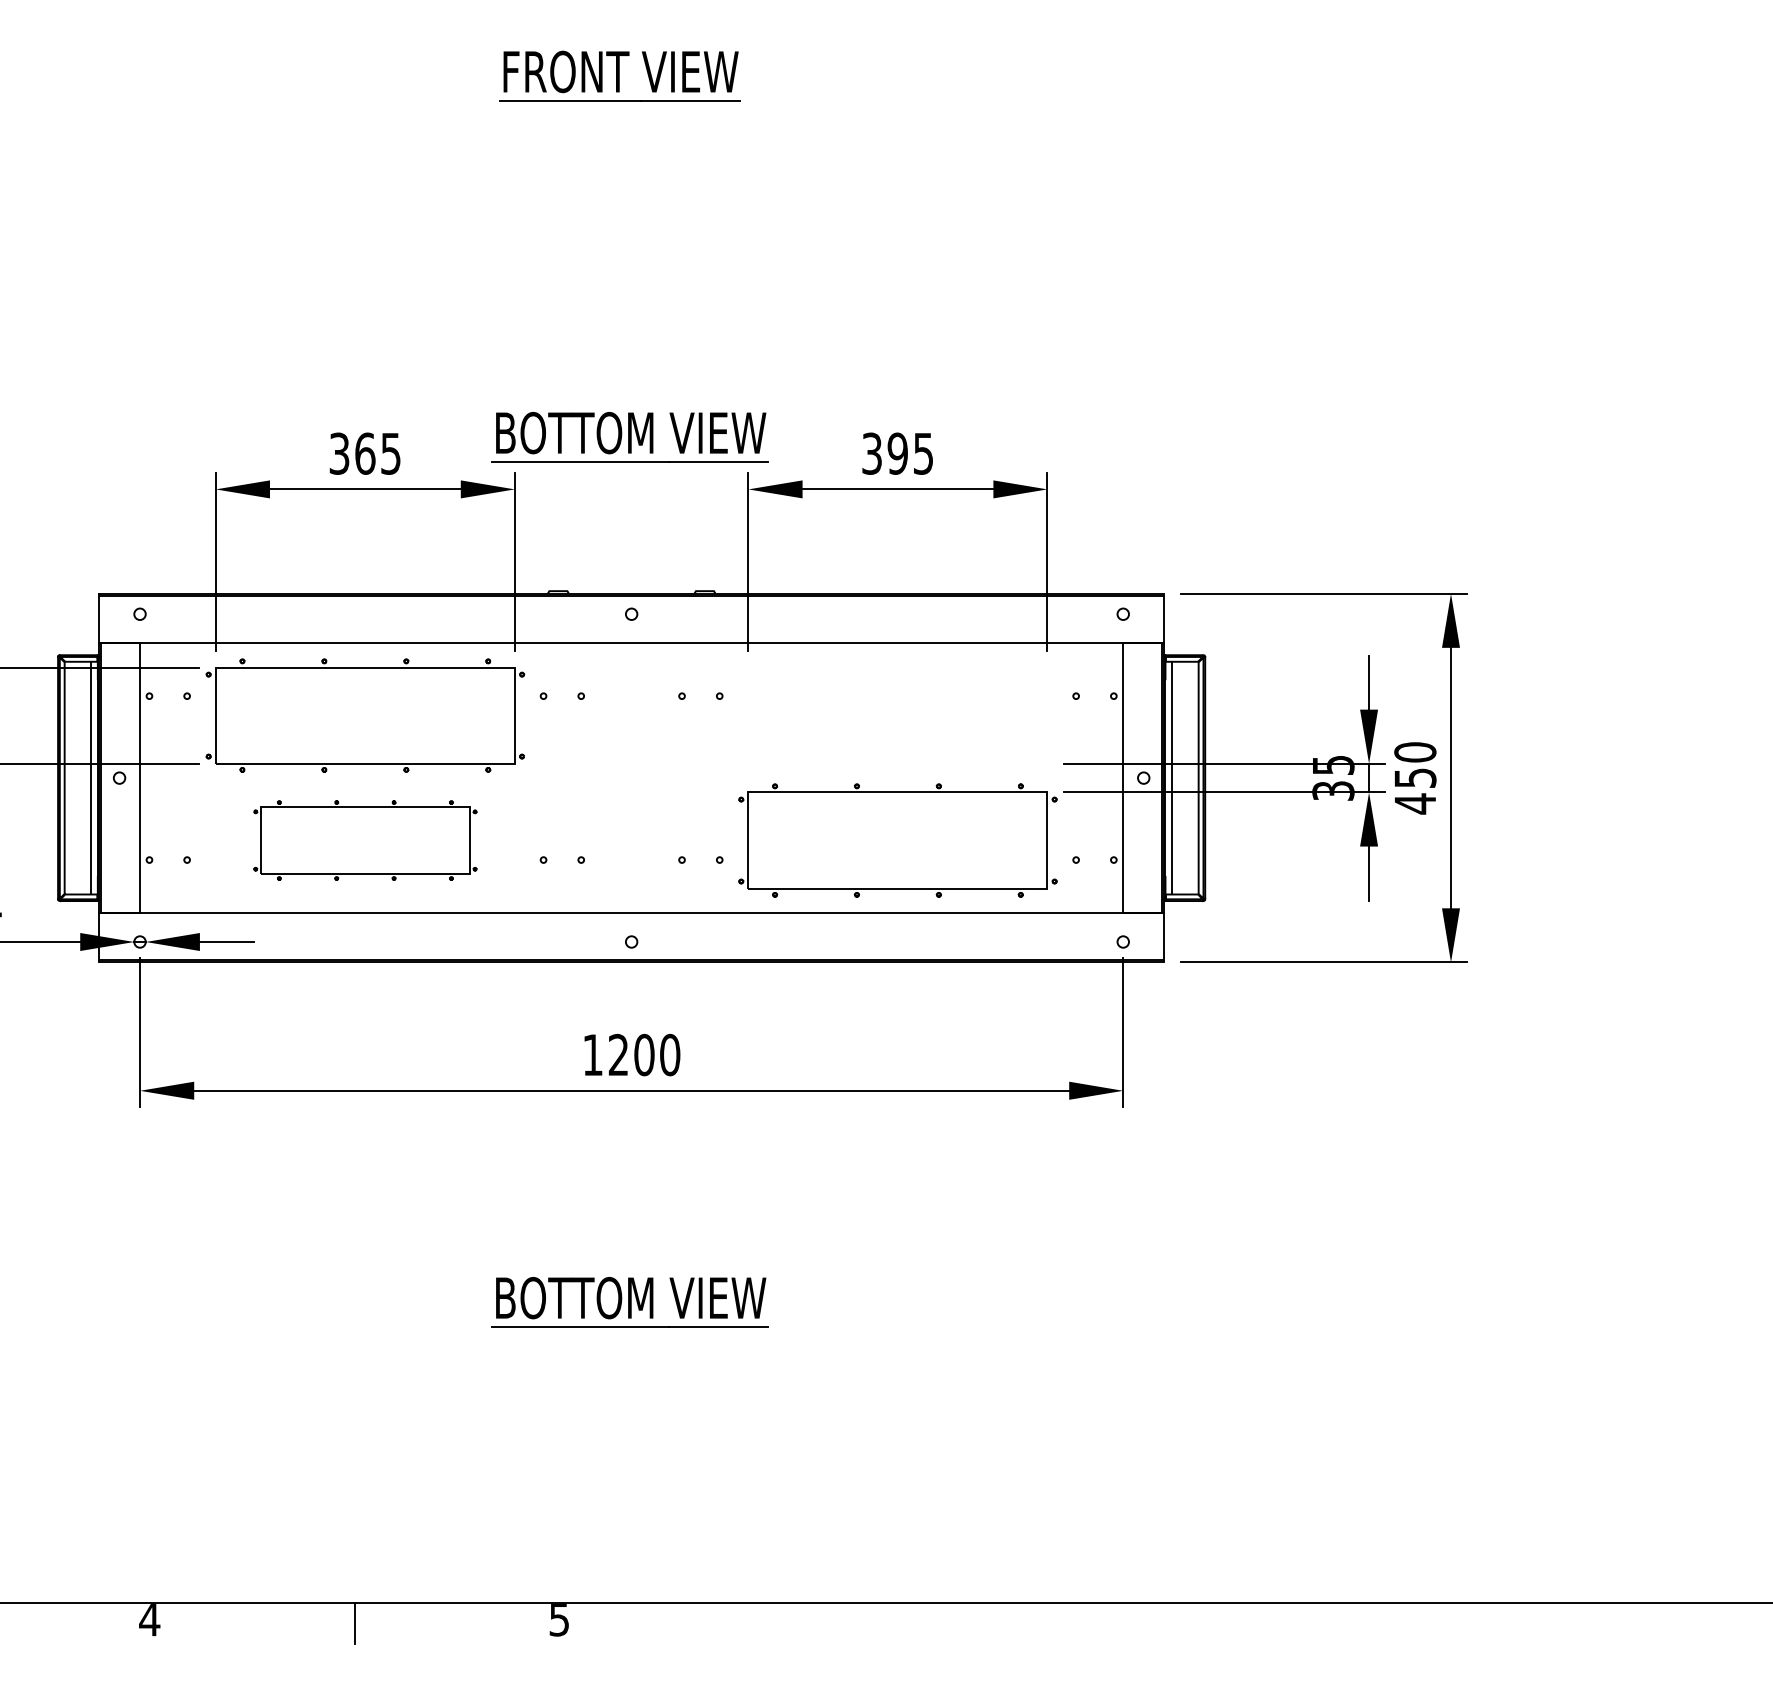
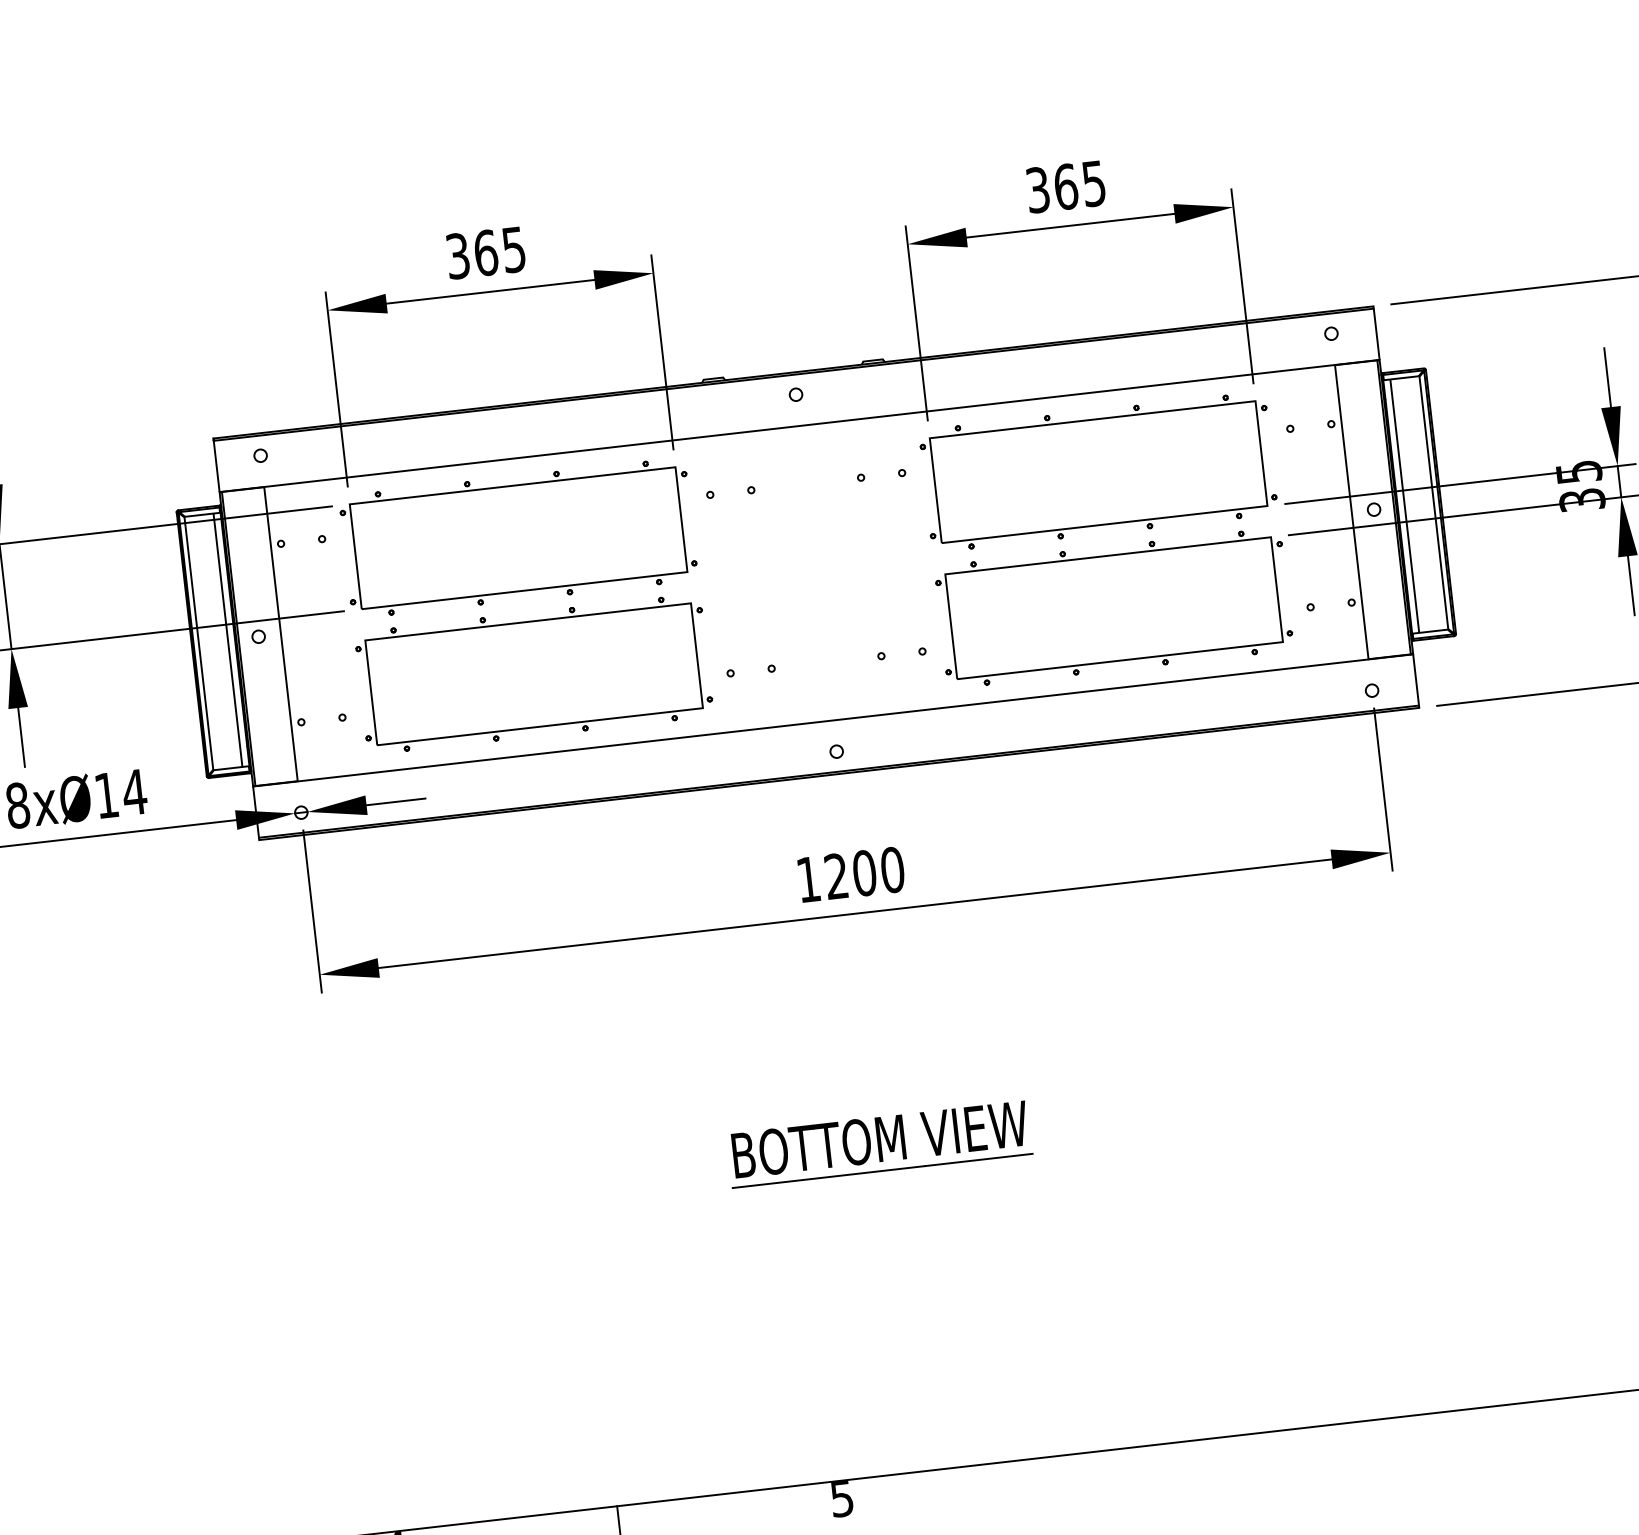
part: (629, 437) -> (771, 202), removed
text: (897, 453) -> (1065, 186), 395 -> 365
part: (897, 715) -> (1098, 472), added
part: (365, 840) -> (534, 674), size x1.43

